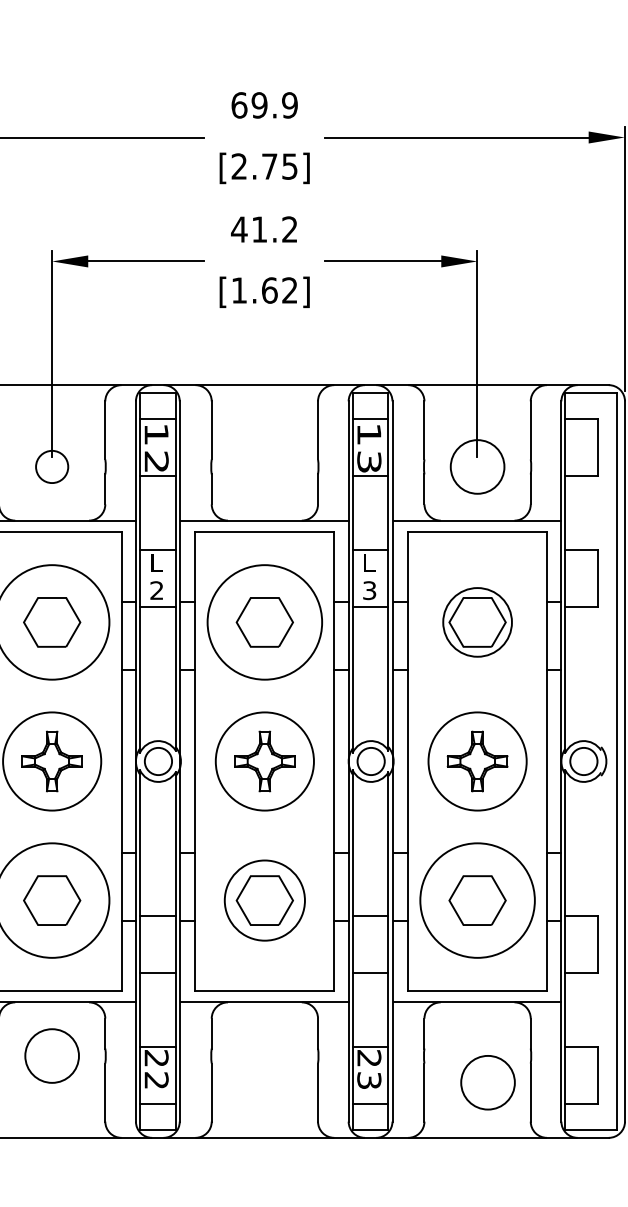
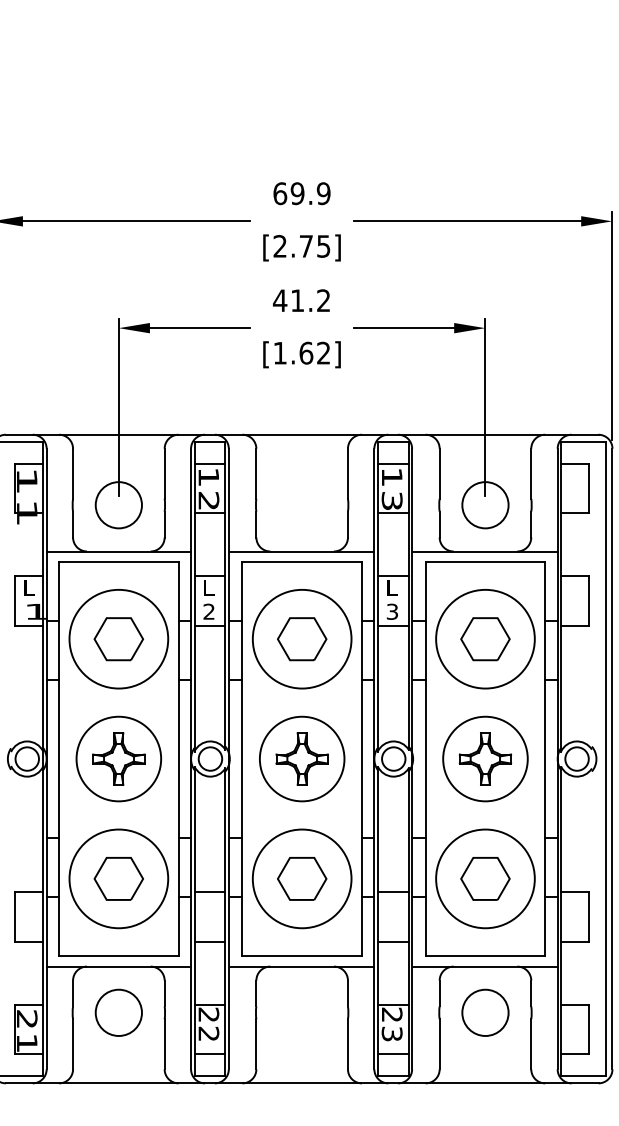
circle: (51, 467) -> (118, 505), size x1.67
circle: (477, 621) -> (485, 638), size x1.67
circle: (264, 900) -> (301, 878), size x1.43
circle: (488, 1082) -> (485, 1012), moved

